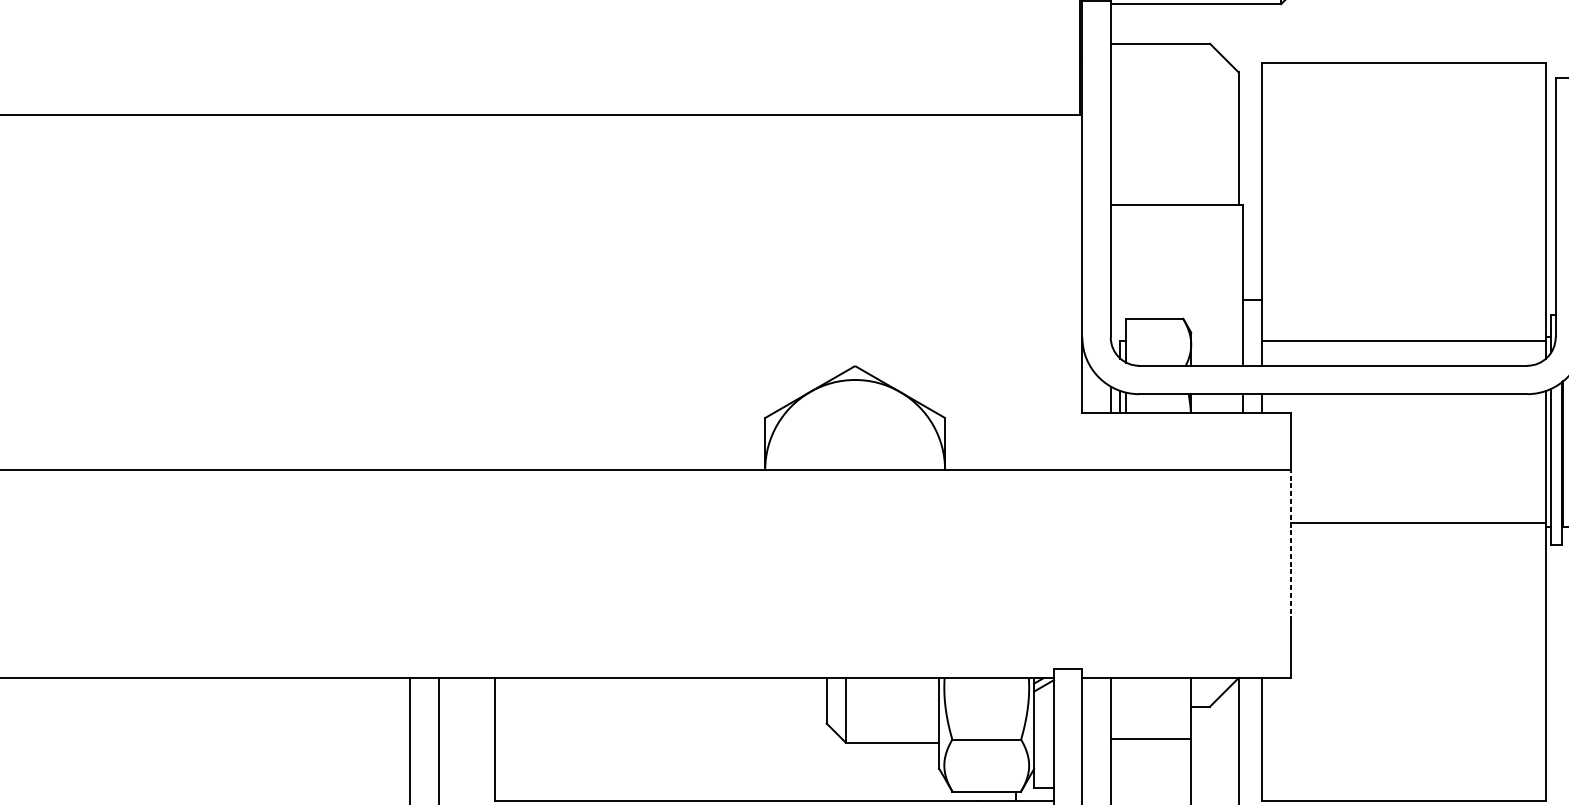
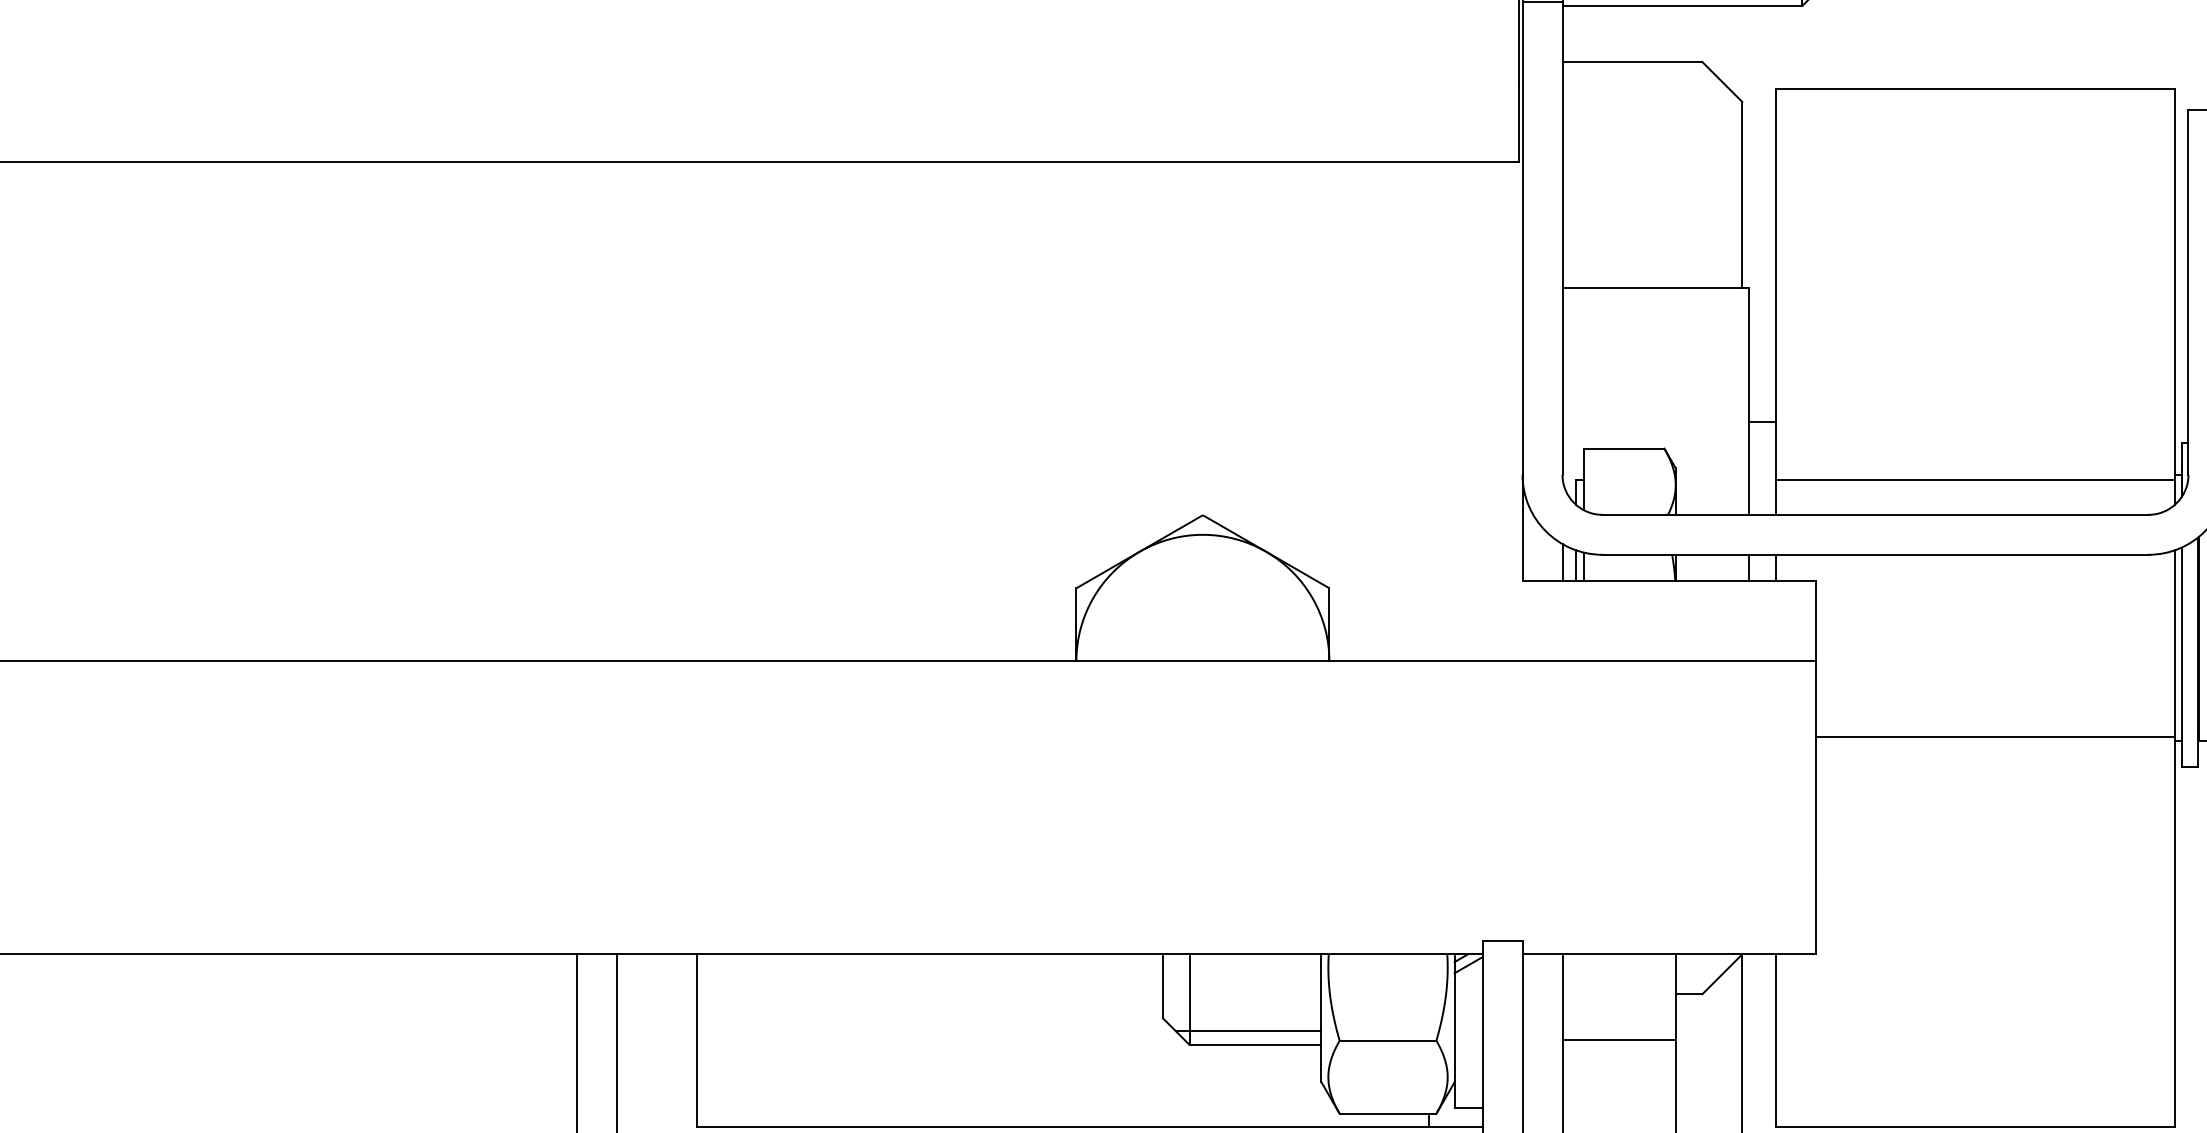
line: (1290, 545) -> (1815, 767), dashed -> solid
line: (887, 732) -> (1248, 1030), added

